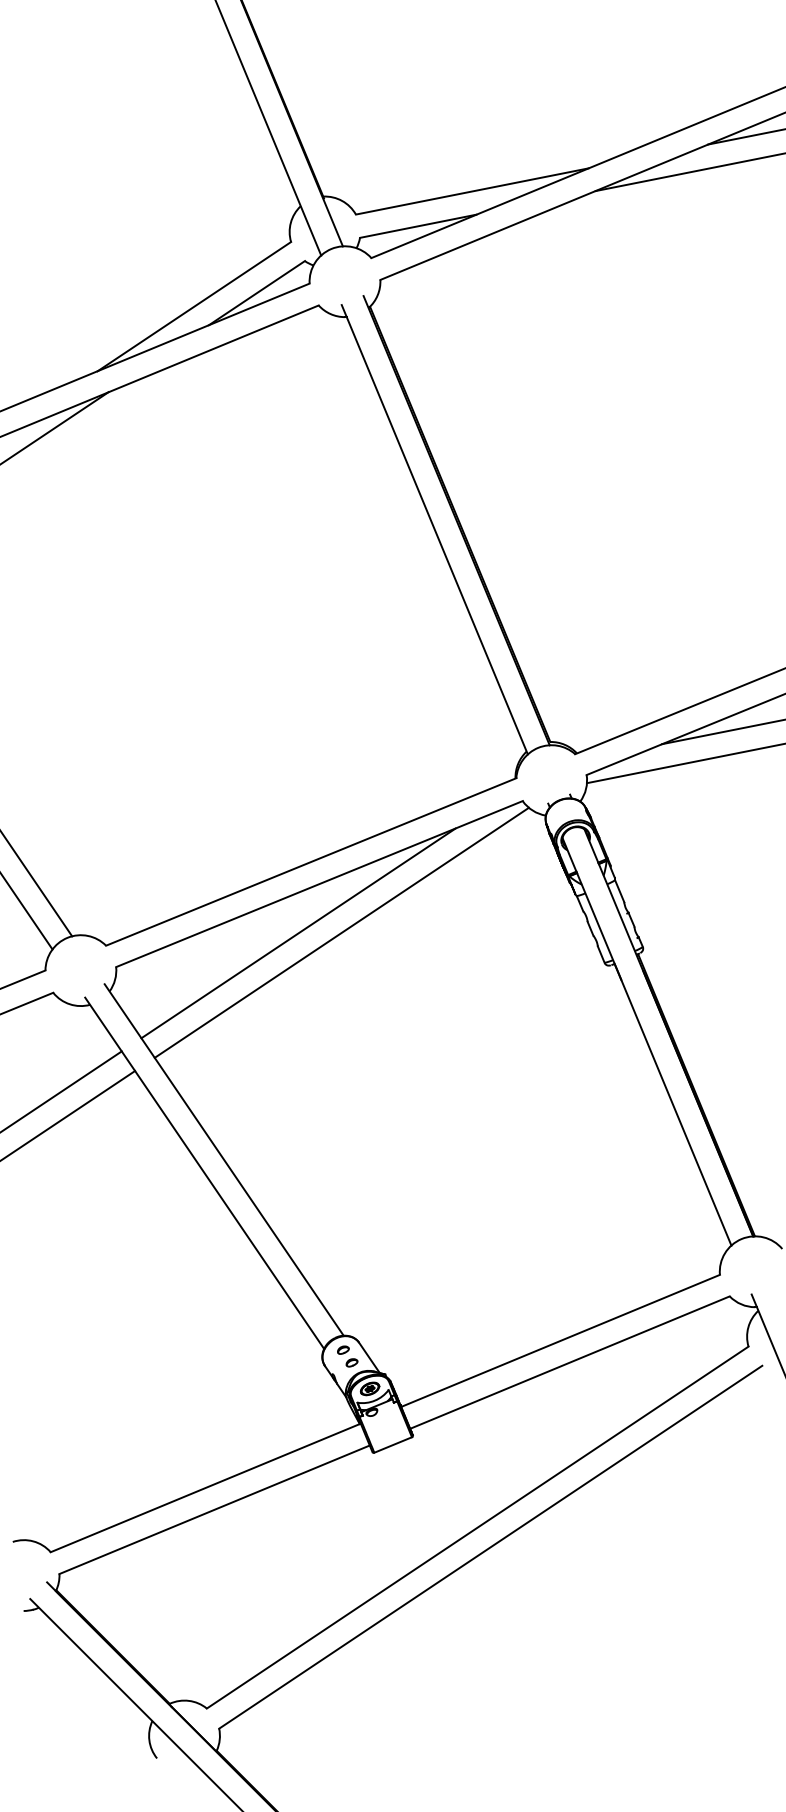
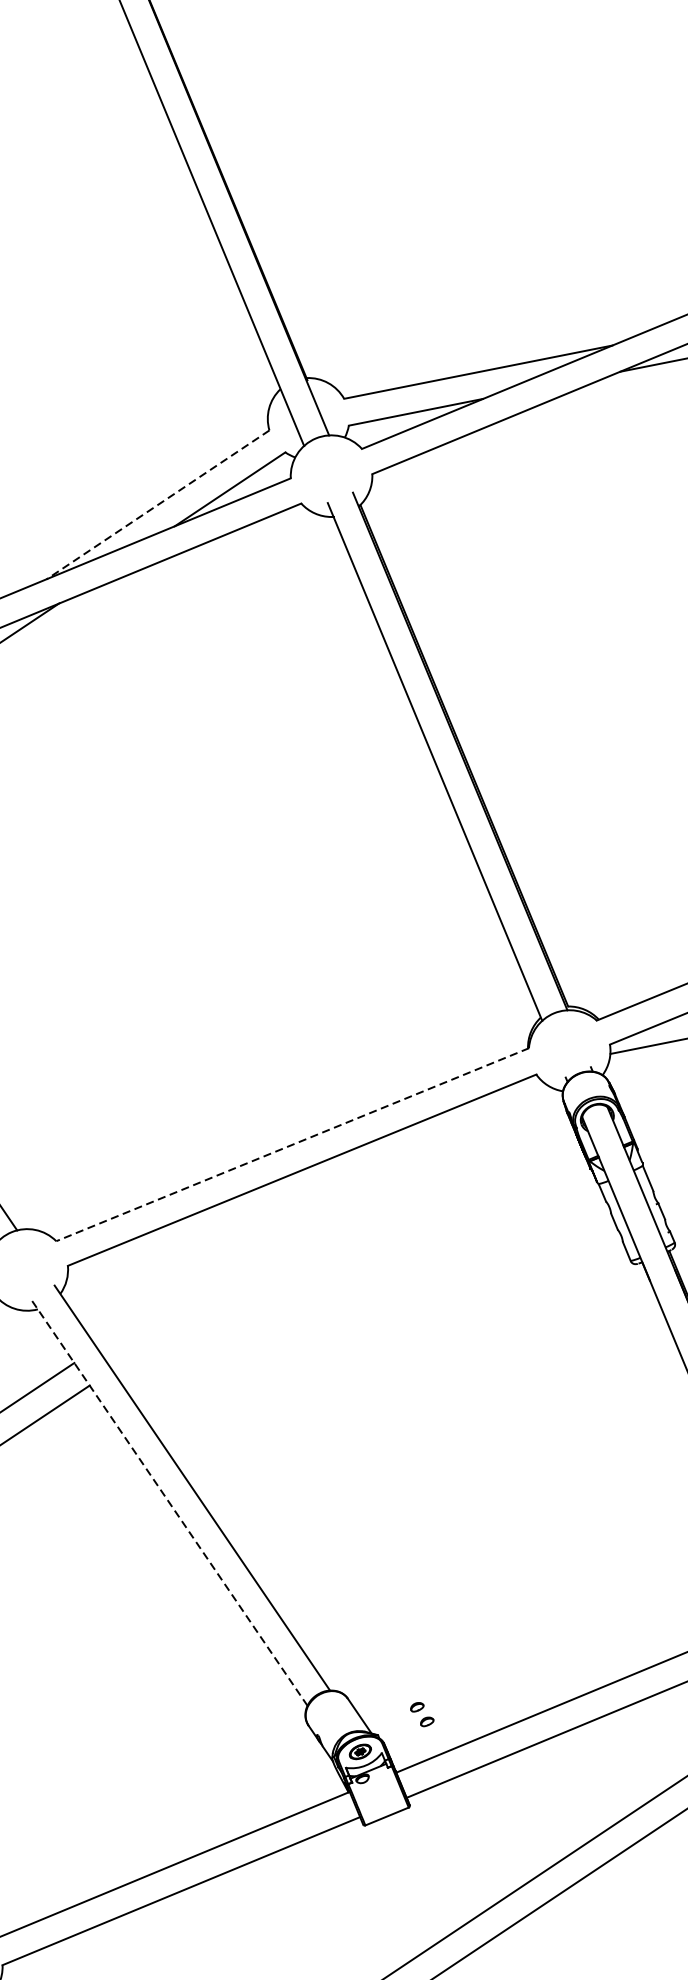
line: (193, 306) -> (157, 504), solid -> dashed
line: (311, 861) -> (292, 1144), solid -> dashed
line: (341, 932) -> (327, 1226), removed
line: (298, 933) -> (277, 1227), removed
line: (204, 1173) -> (169, 1503), solid -> dashed
part: (347, 1356) -> (422, 1714), moved

